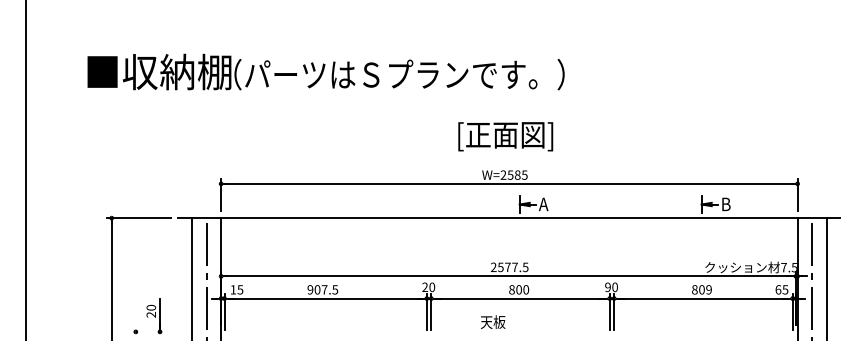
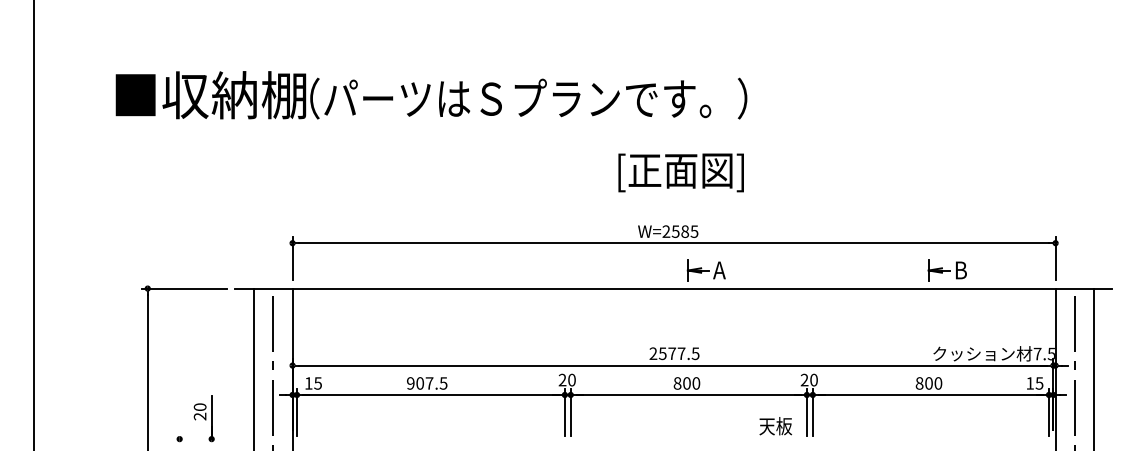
text: (505, 136) -> (680, 172), moved
text: (607, 287) -> (803, 380), 90 -> 20
text: (708, 289) -> (937, 383), 809 -> 800
text: (778, 289) -> (1030, 383), 65 -> 15
text: (493, 321) -> (776, 425), moved

